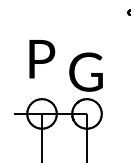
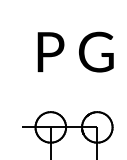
text: (42, 59) -> (51, 52), moved
text: (85, 71) -> (95, 51), moved

